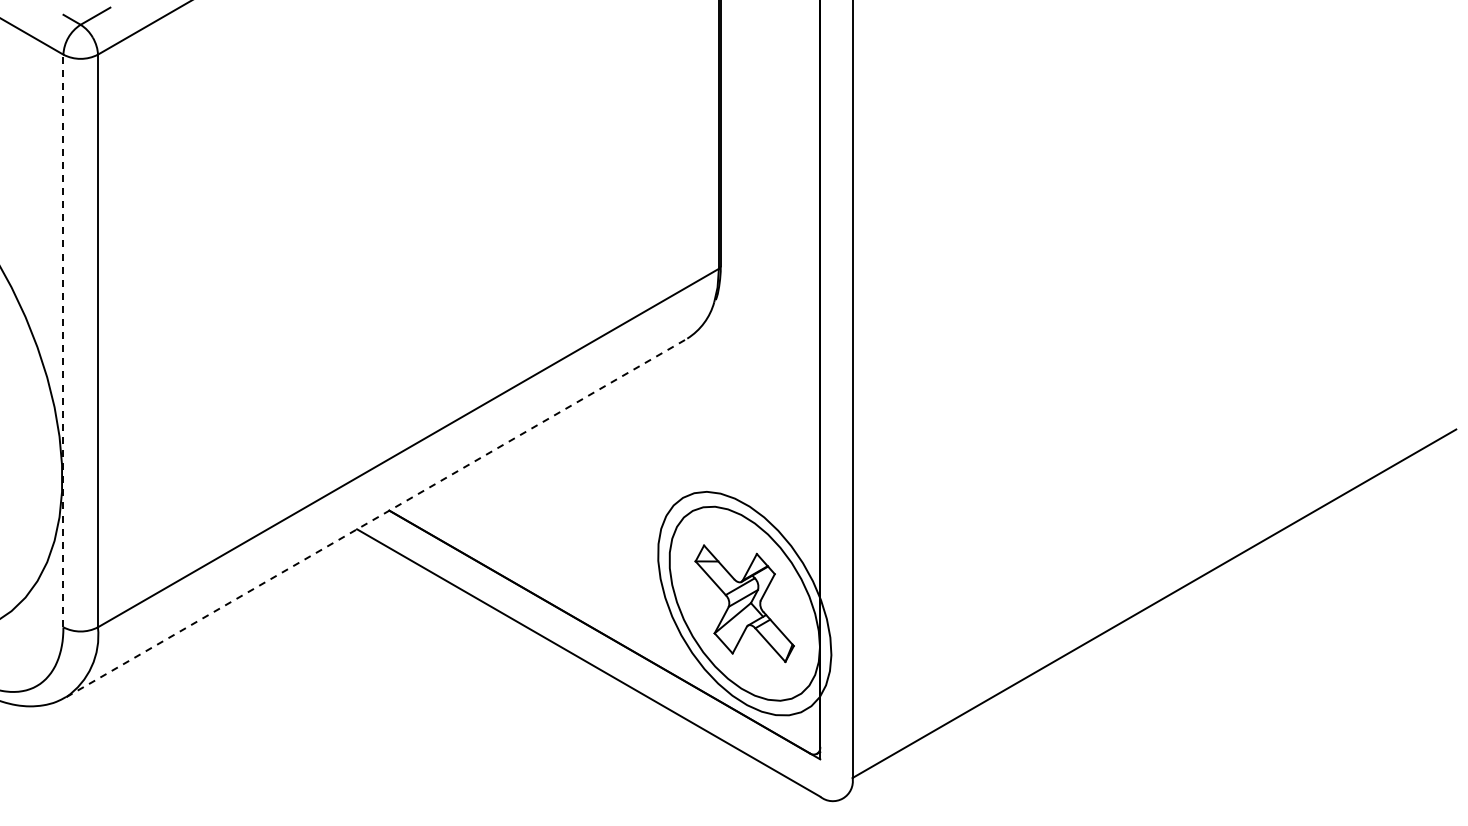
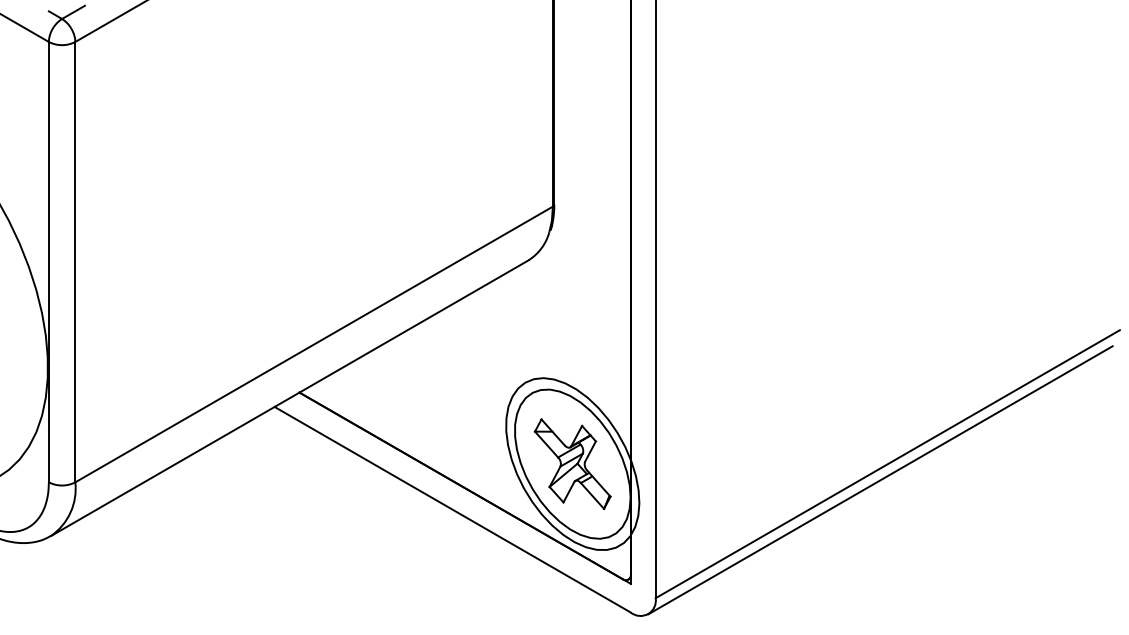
line: (63, 340) -> (48, 261), dashed -> solid
line: (377, 517) -> (290, 397), dashed -> solid
line: (1144, 624) -> (880, 480), added

